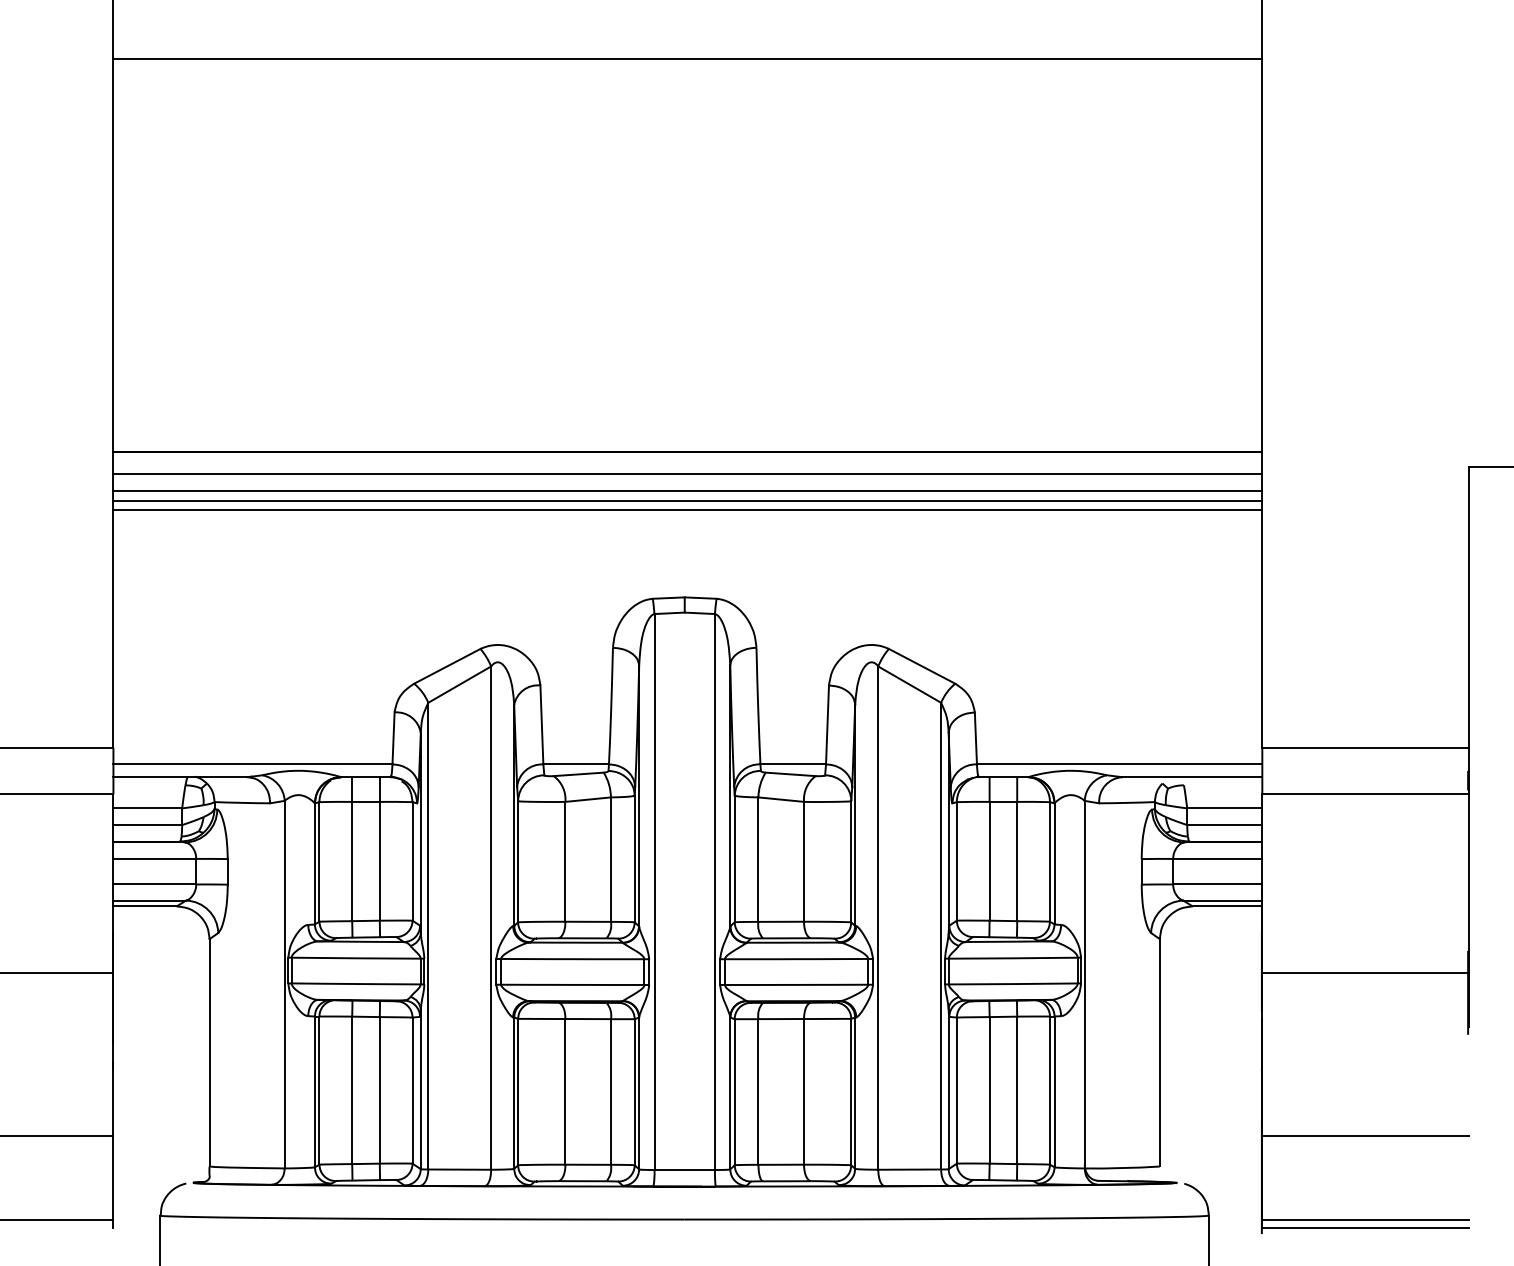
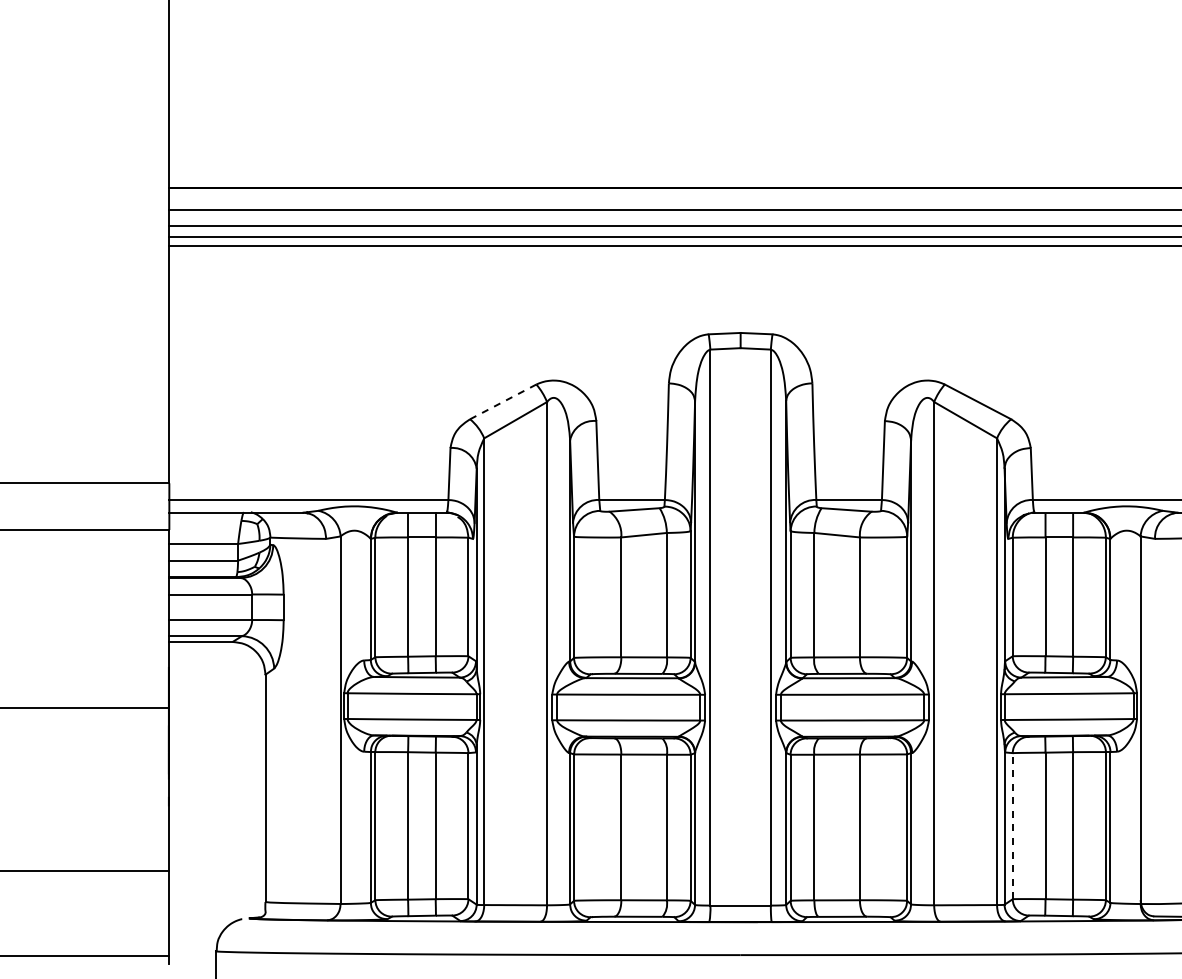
line: (447, 666) -> (503, 402), solid -> dashed
line: (956, 1090) -> (1012, 826), solid -> dashed

